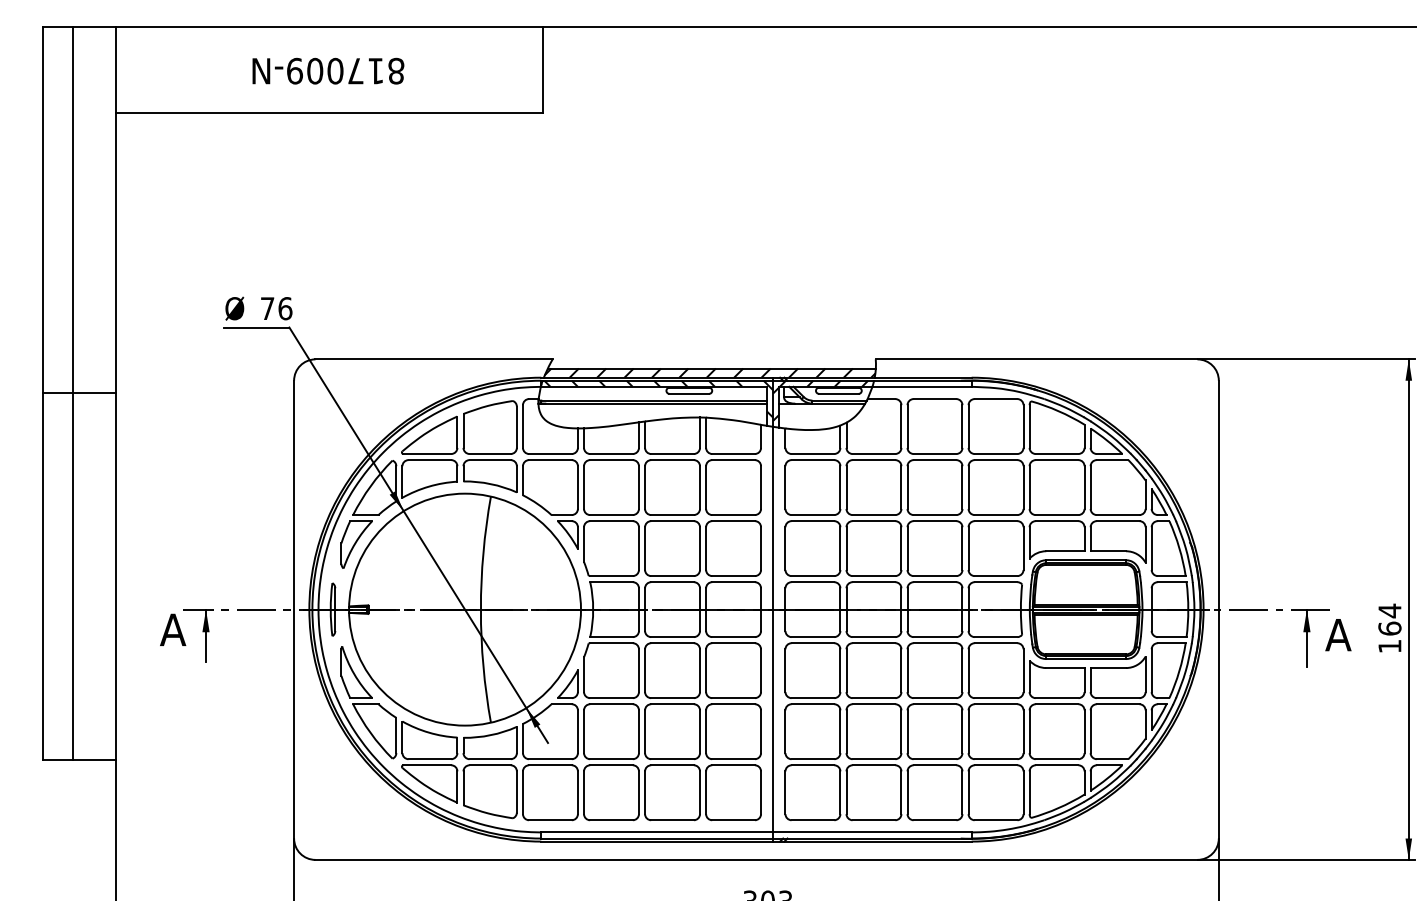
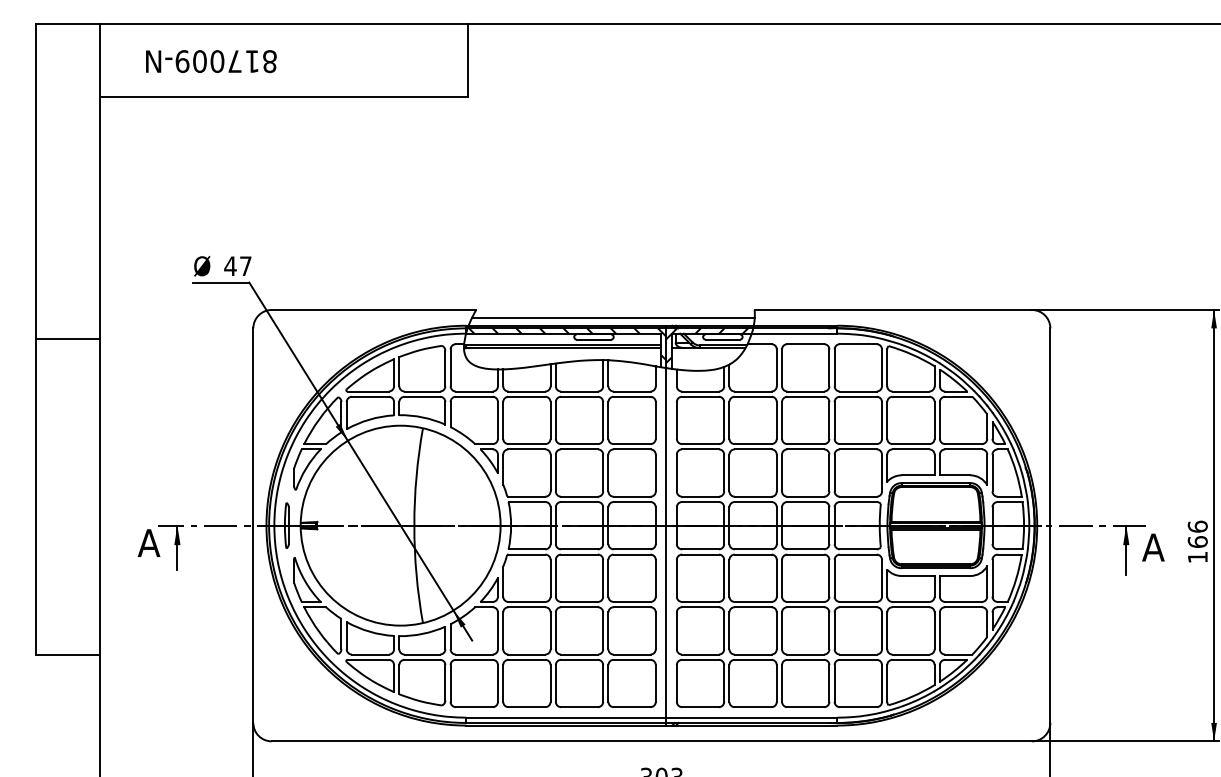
text: (328, 70) -> (211, 60), moved
text: (276, 308) -> (238, 266), 76 -> 47
hatch: (709, 372) -> (611, 321), removed
line: (73, 393) -> (63, 339), removed
text: (1389, 610) -> (1197, 526), 164 -> 166

